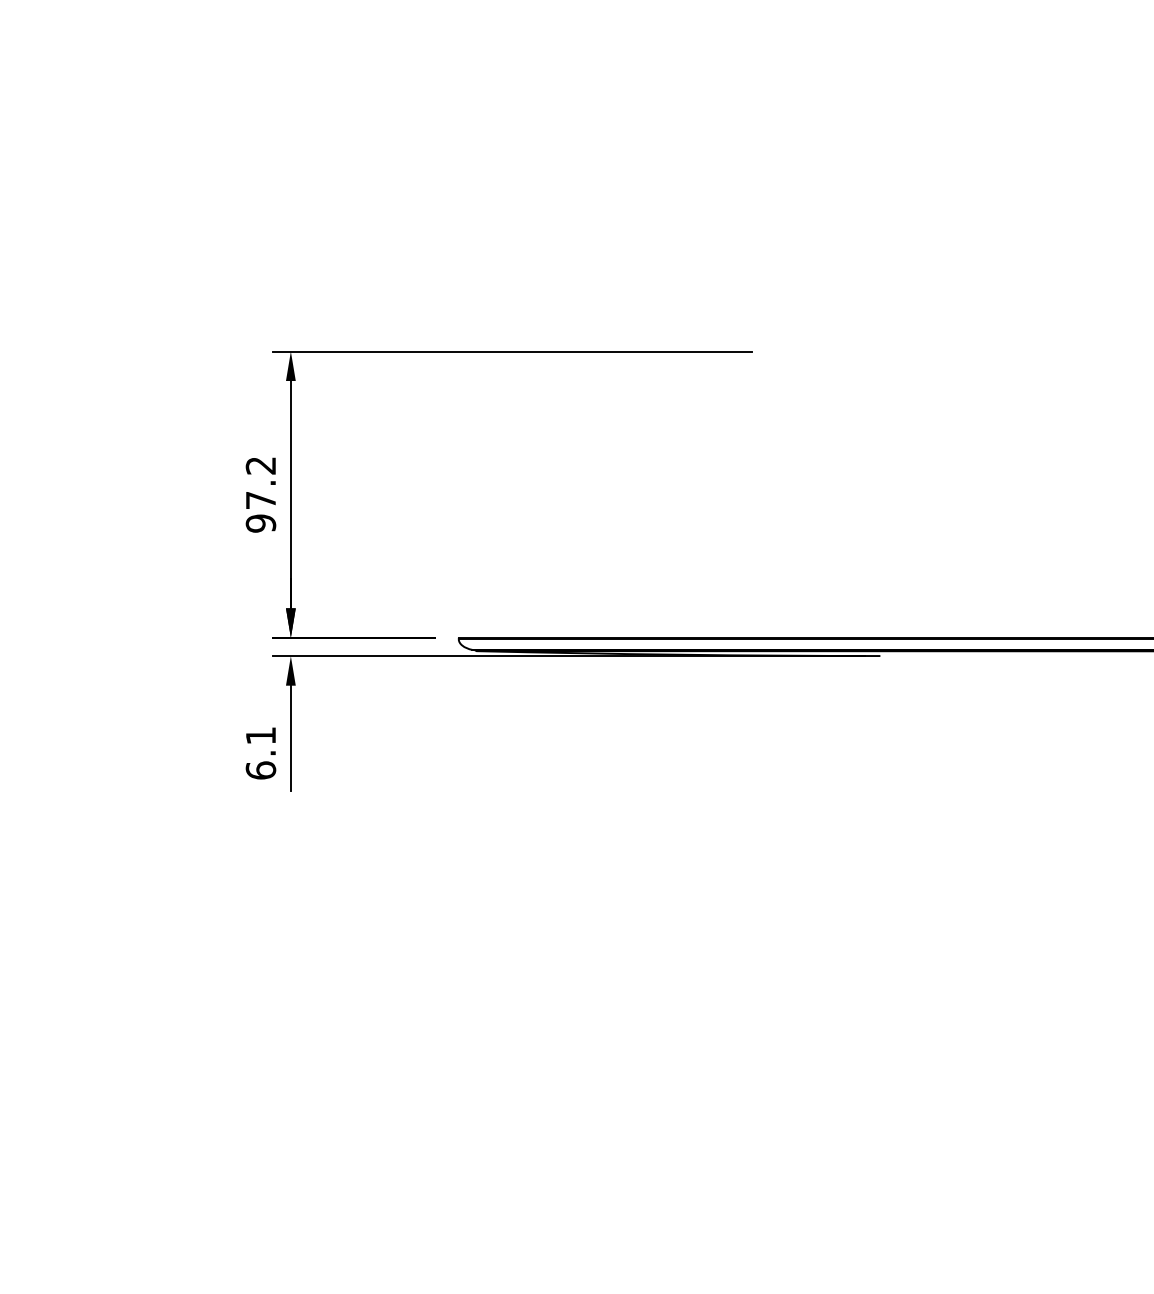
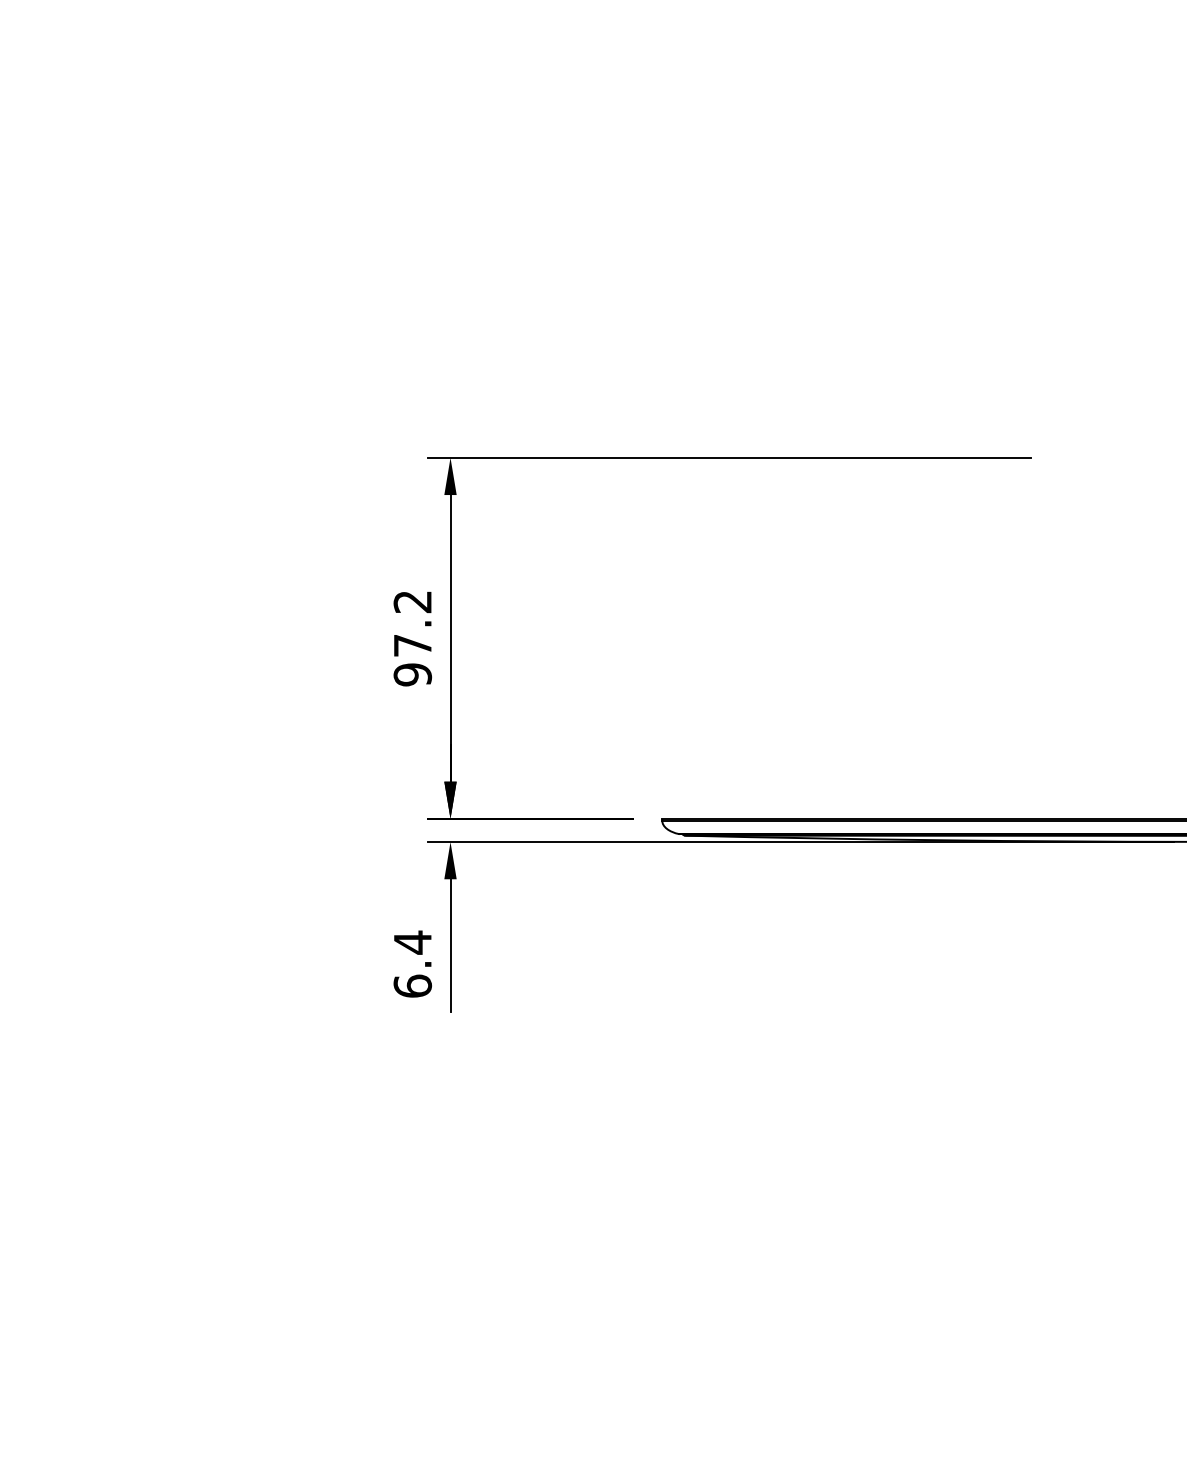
text: (260, 735) -> (412, 942), 6.1 -> 6.4

